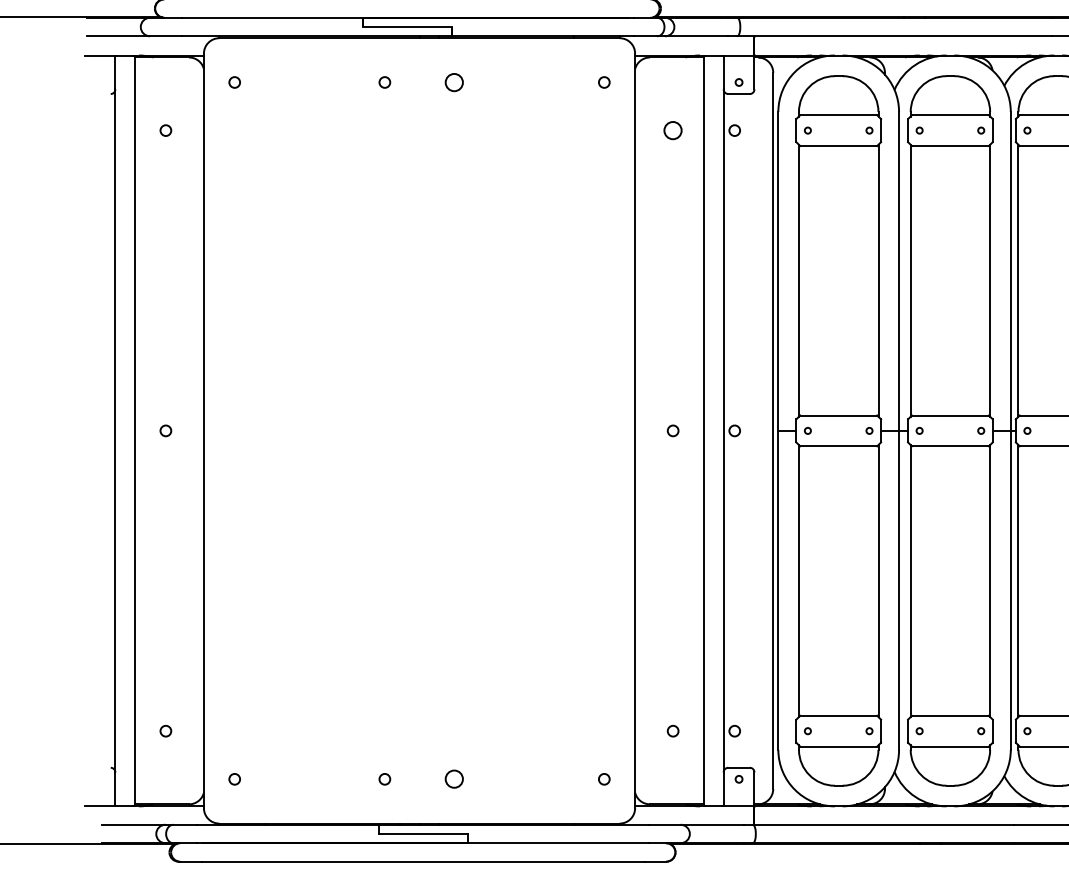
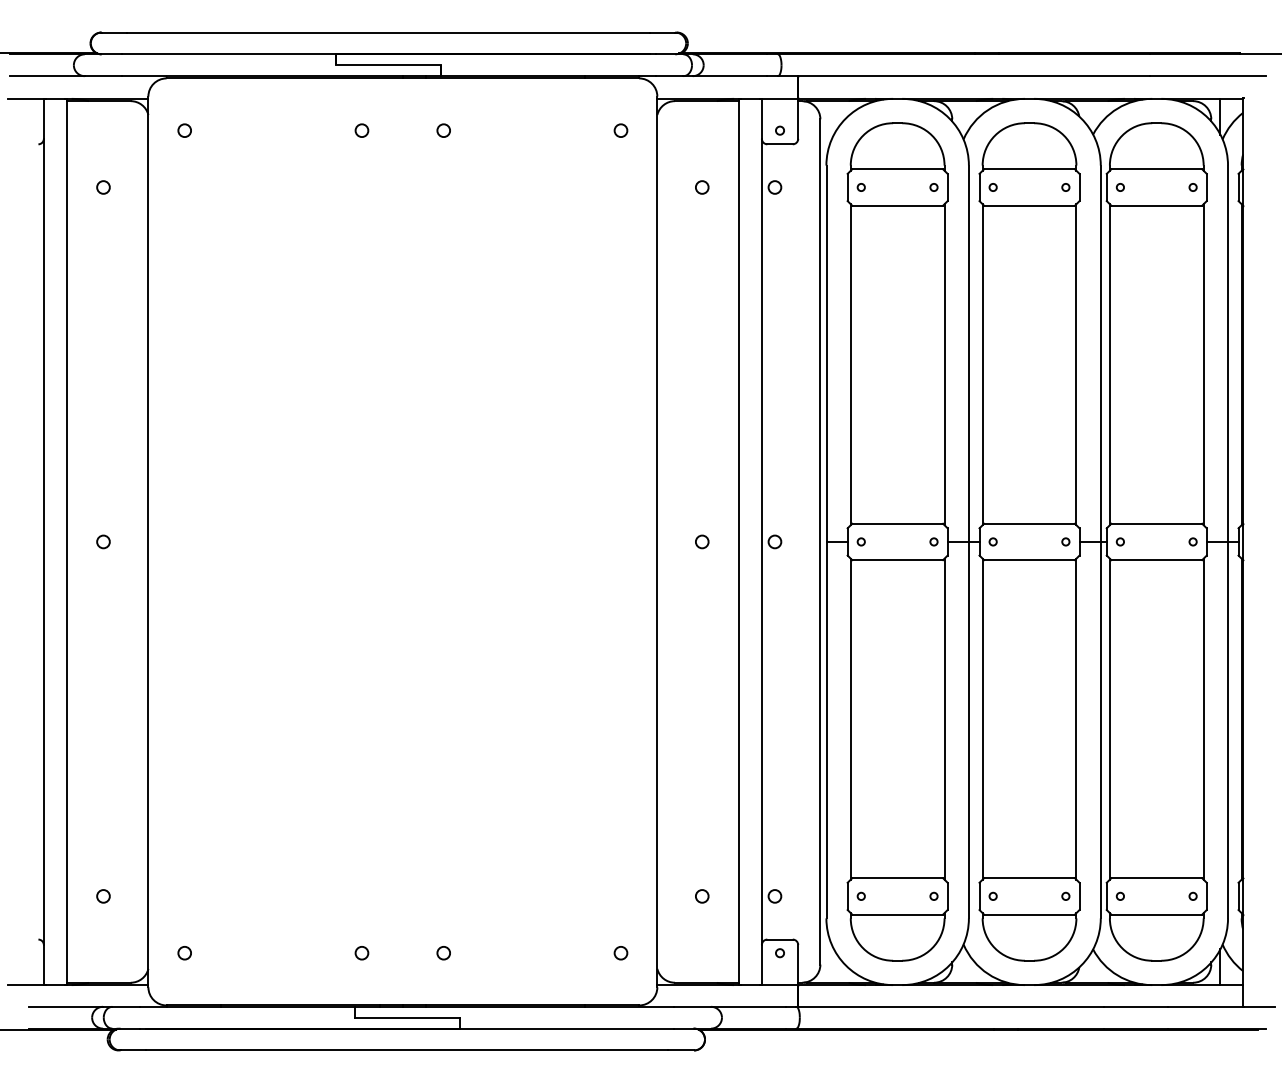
circle: (453, 82) -> (443, 130), size x0.62
circle: (673, 130) -> (702, 187), size x0.62
circle: (453, 779) -> (443, 953), size x0.62

